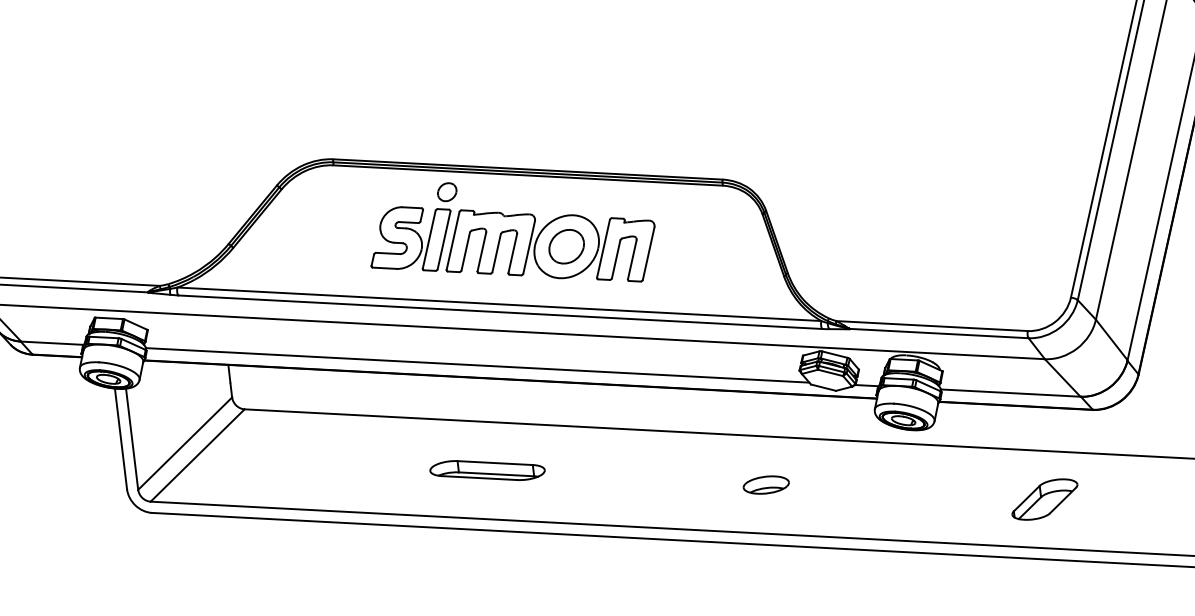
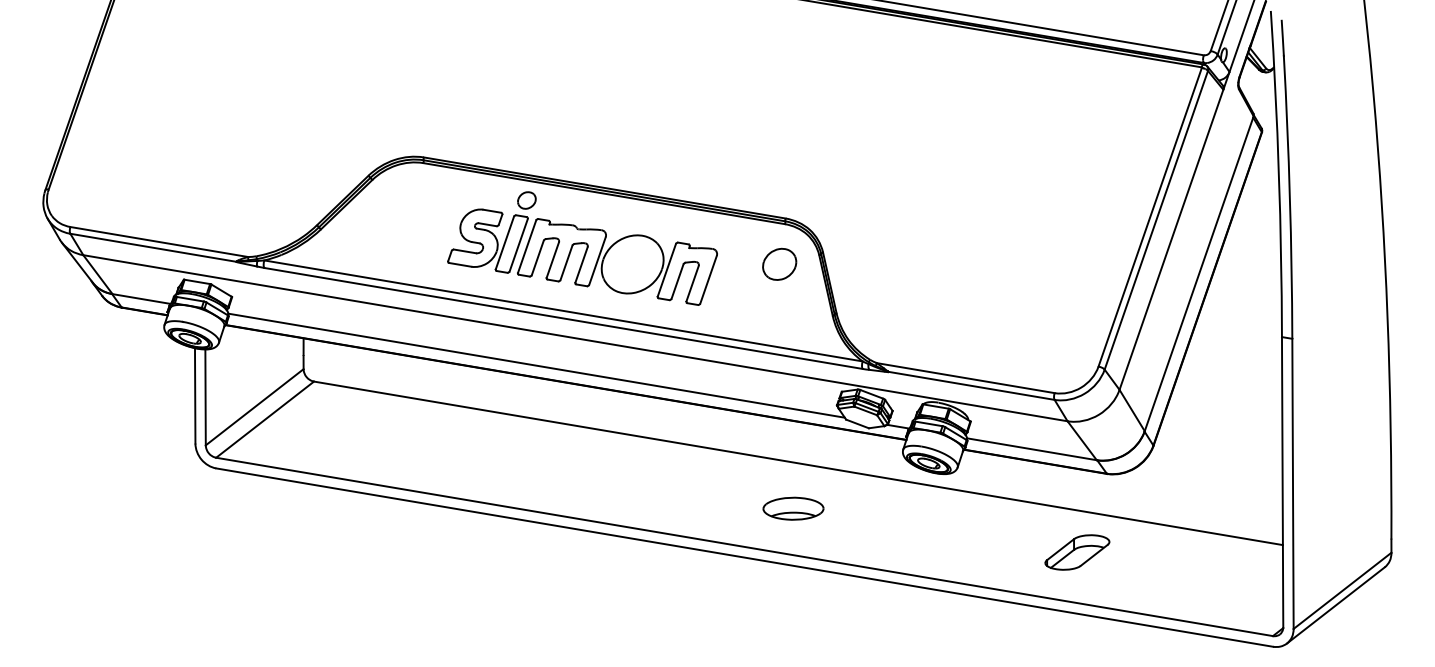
part: (566, 245) -> (779, 263), moved
part: (487, 469) -> (534, 464), removed
part: (766, 484) -> (793, 508), size x1.4
part: (1045, 499) -> (1077, 552), moved

